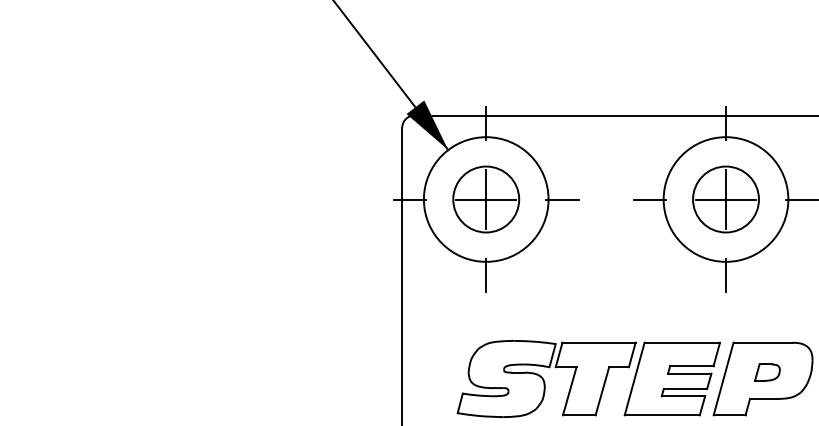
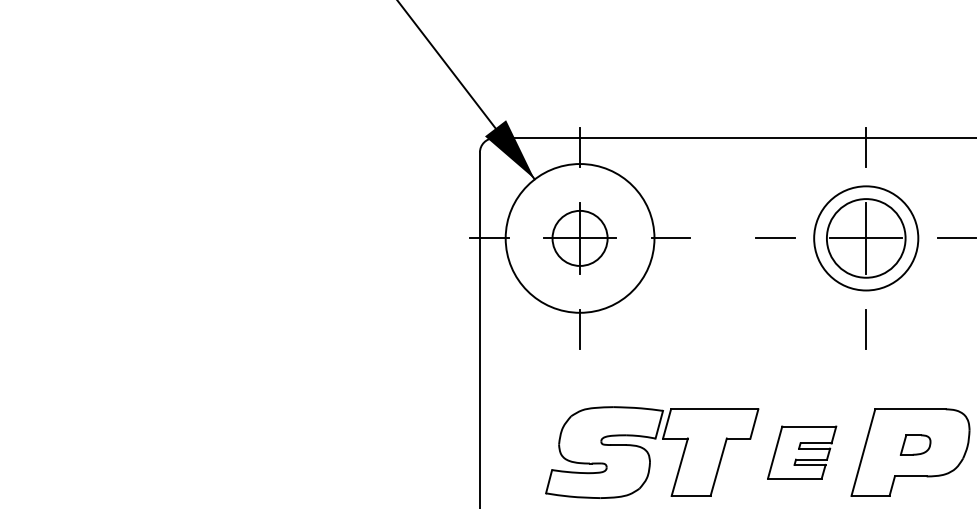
circle: (485, 199) -> (579, 238), size x0.7
circle: (725, 199) -> (865, 238), size x0.7
part: (671, 378) -> (801, 452), size x0.6

